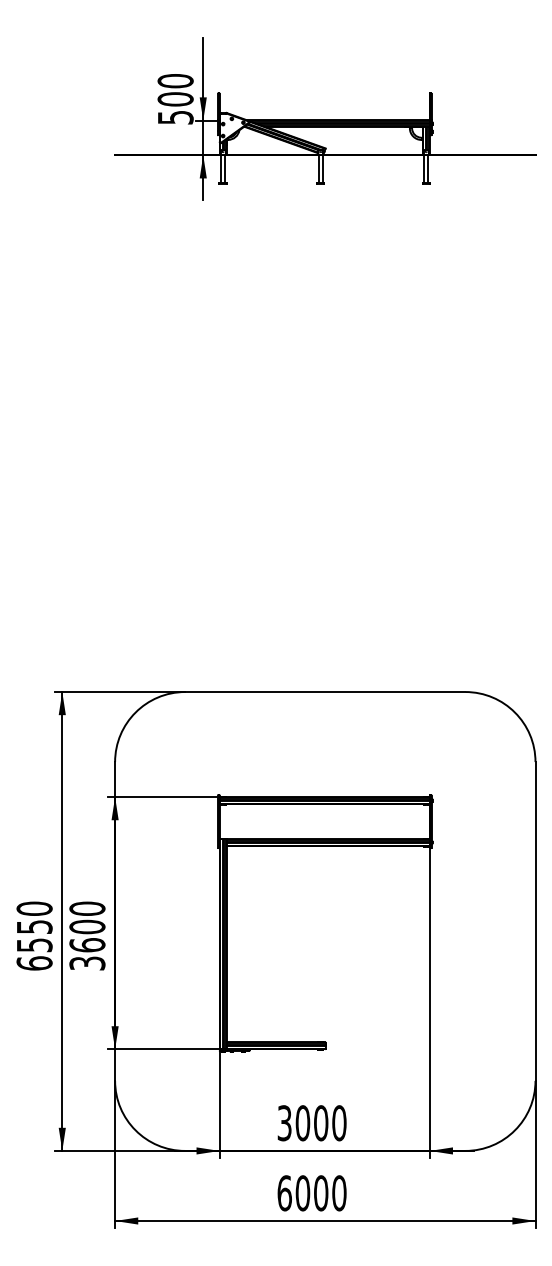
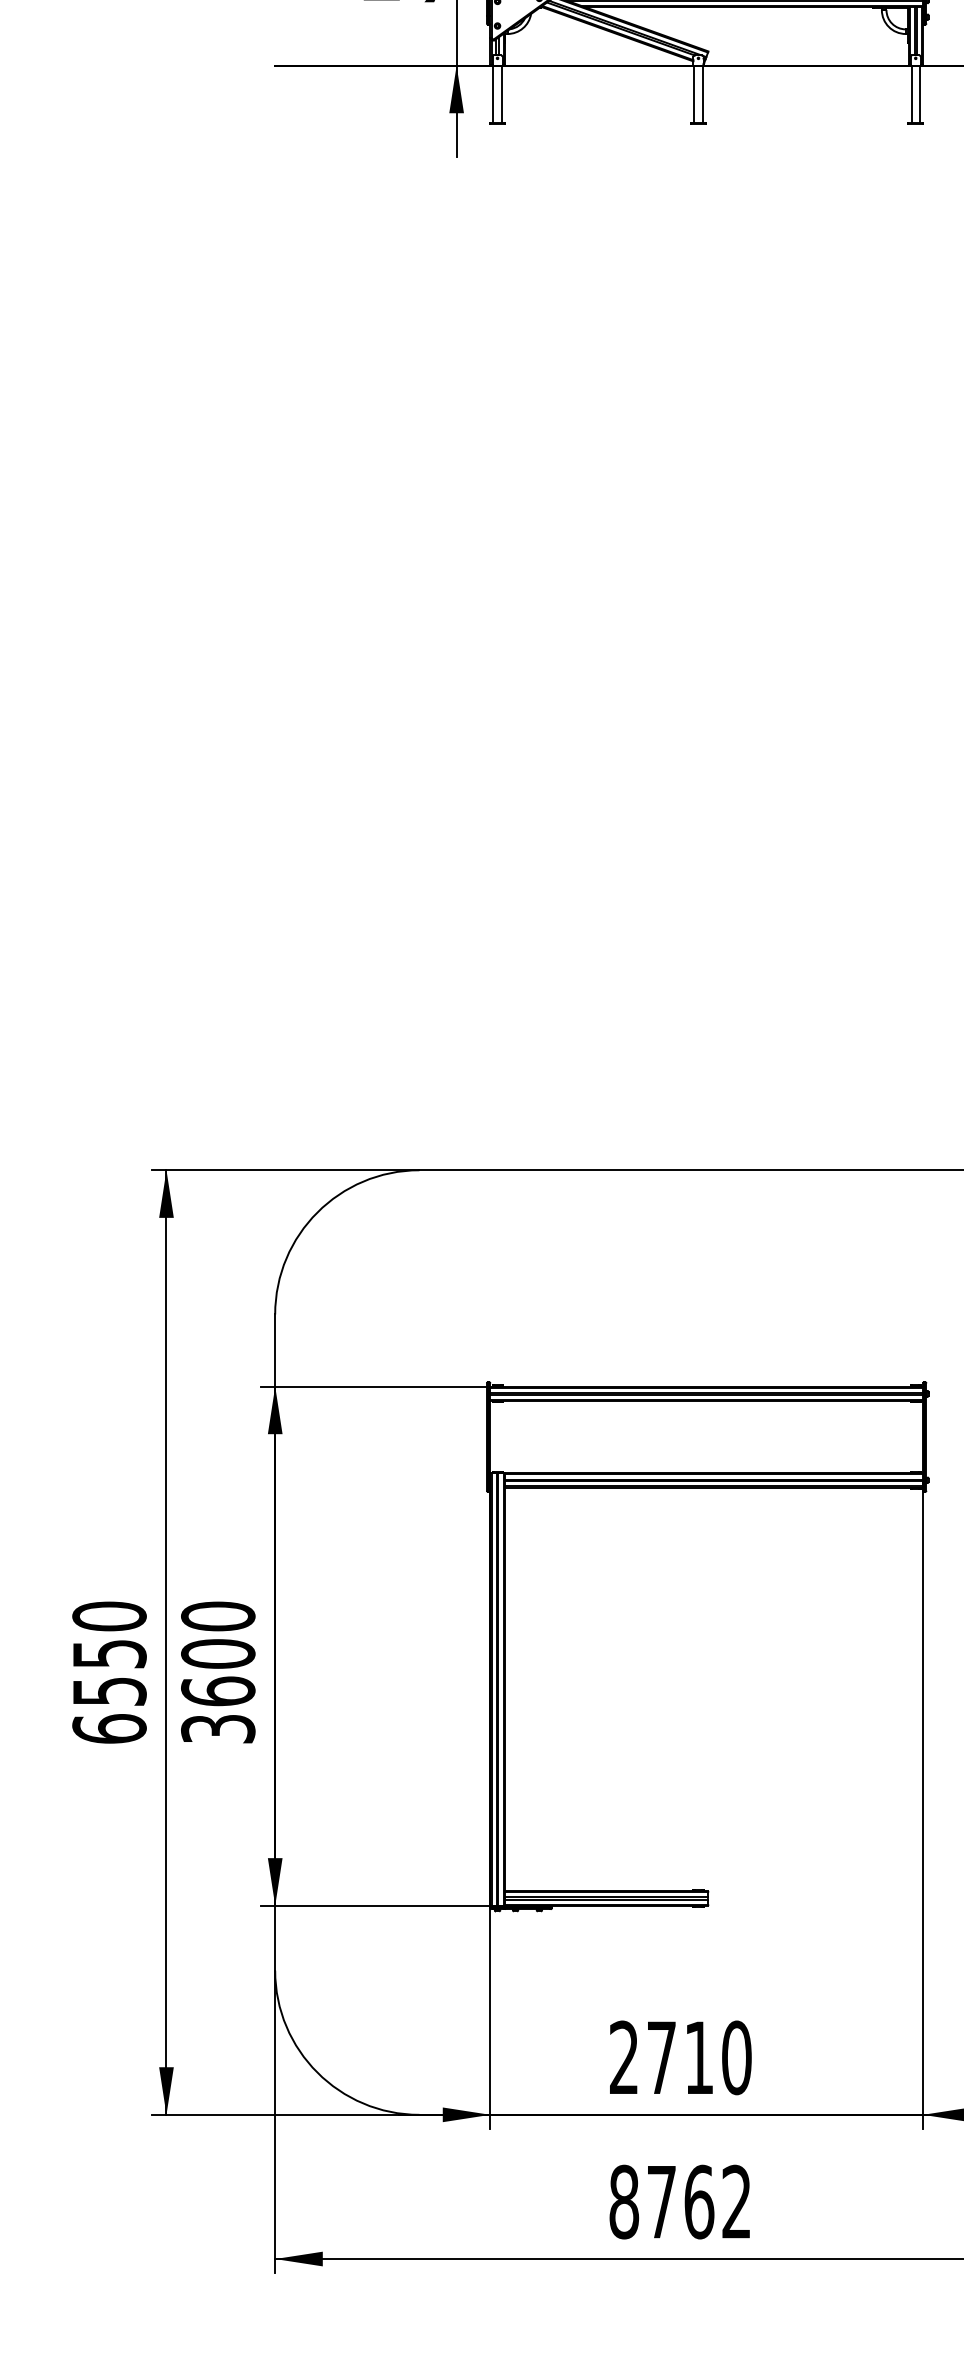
text: (302, 1123) -> (660, 2058), 3000 -> 2710
text: (311, 1193) -> (679, 2202), 6000 -> 8762

